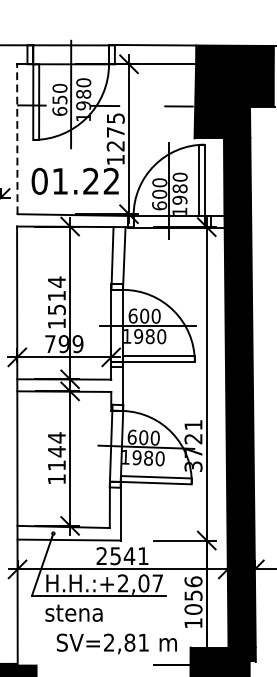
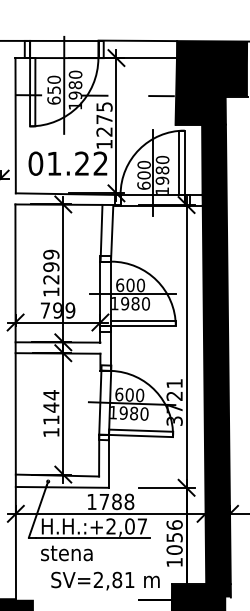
line: (17, 139) -> (15, 125), dashed -> solid
text: (57, 295) -> (51, 266), 1514 -> 1299
text: (122, 555) -> (110, 501), 2541 -> 1788

